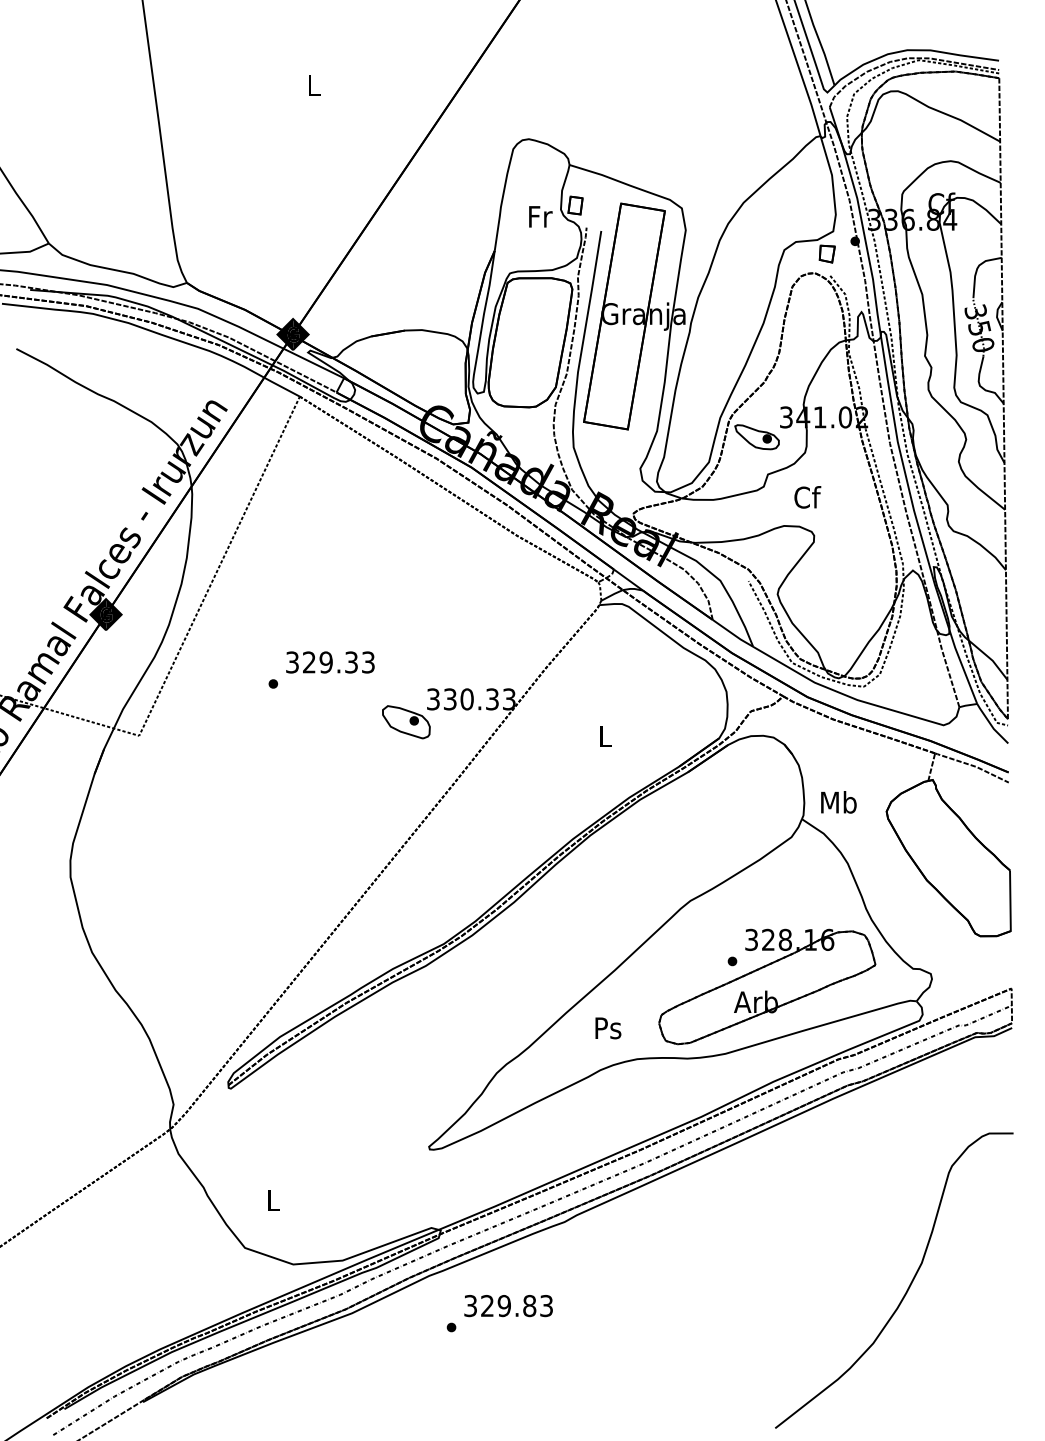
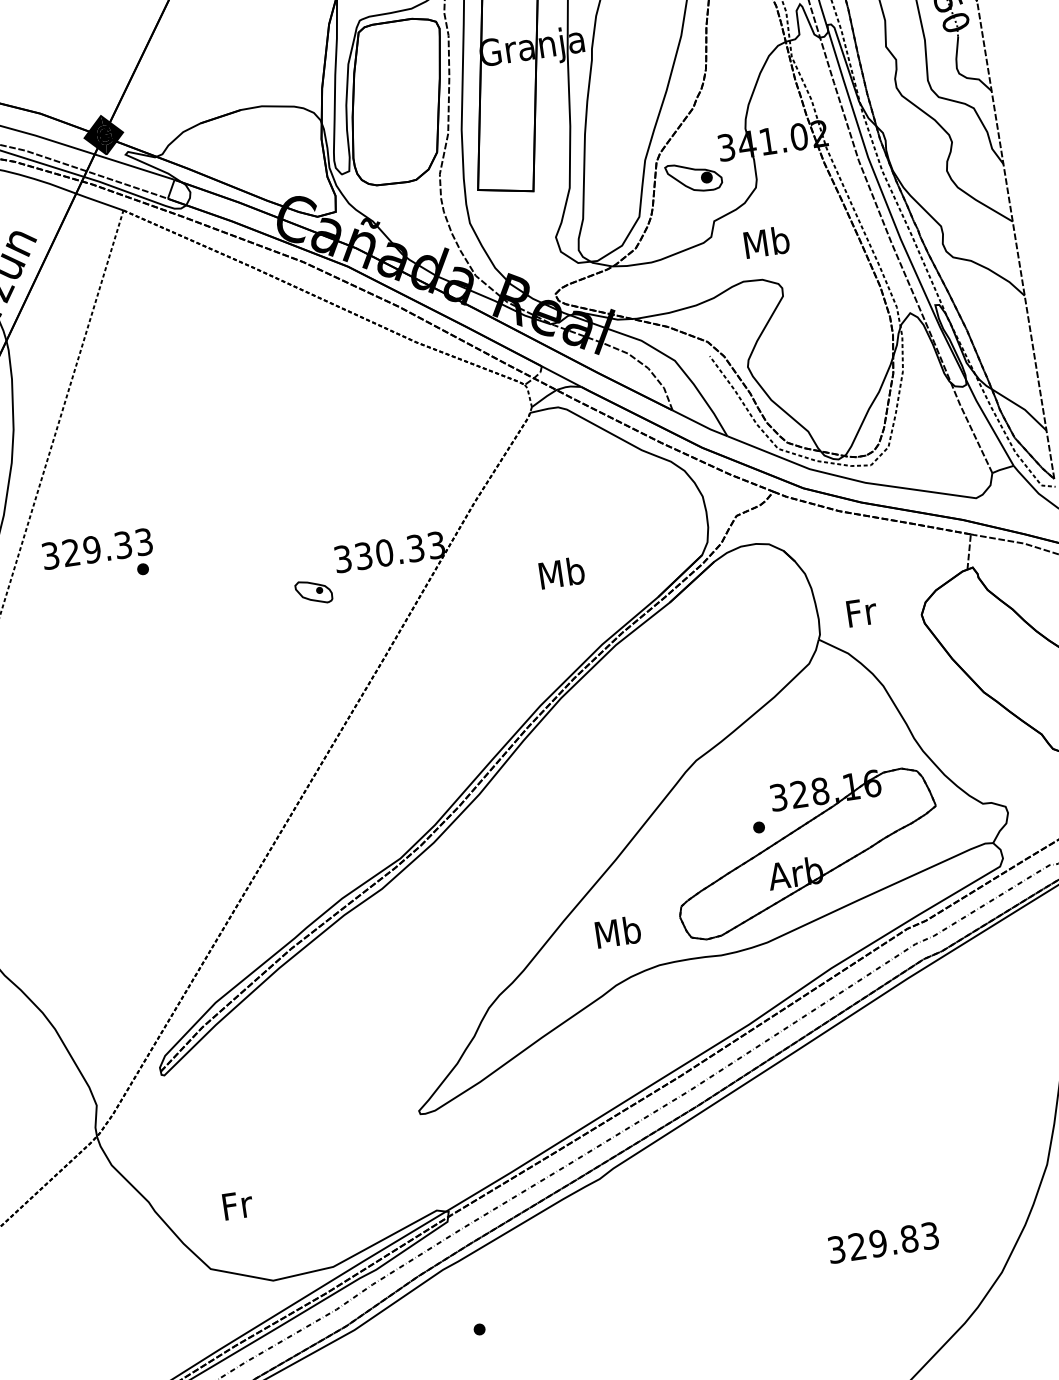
text: (807, 497) -> (767, 242), Cf -> Mb
text: (330, 662) -> (97, 548), moved
part: (406, 722) -> (314, 592), size x0.6
text: (605, 735) -> (561, 572), L -> Mb
text: (838, 802) -> (860, 612), Mb -> Fr
text: (608, 1027) -> (618, 931), Ps -> Mb
text: (274, 1200) -> (238, 1205), L -> Fr
text: (508, 1306) -> (883, 1243), moved

